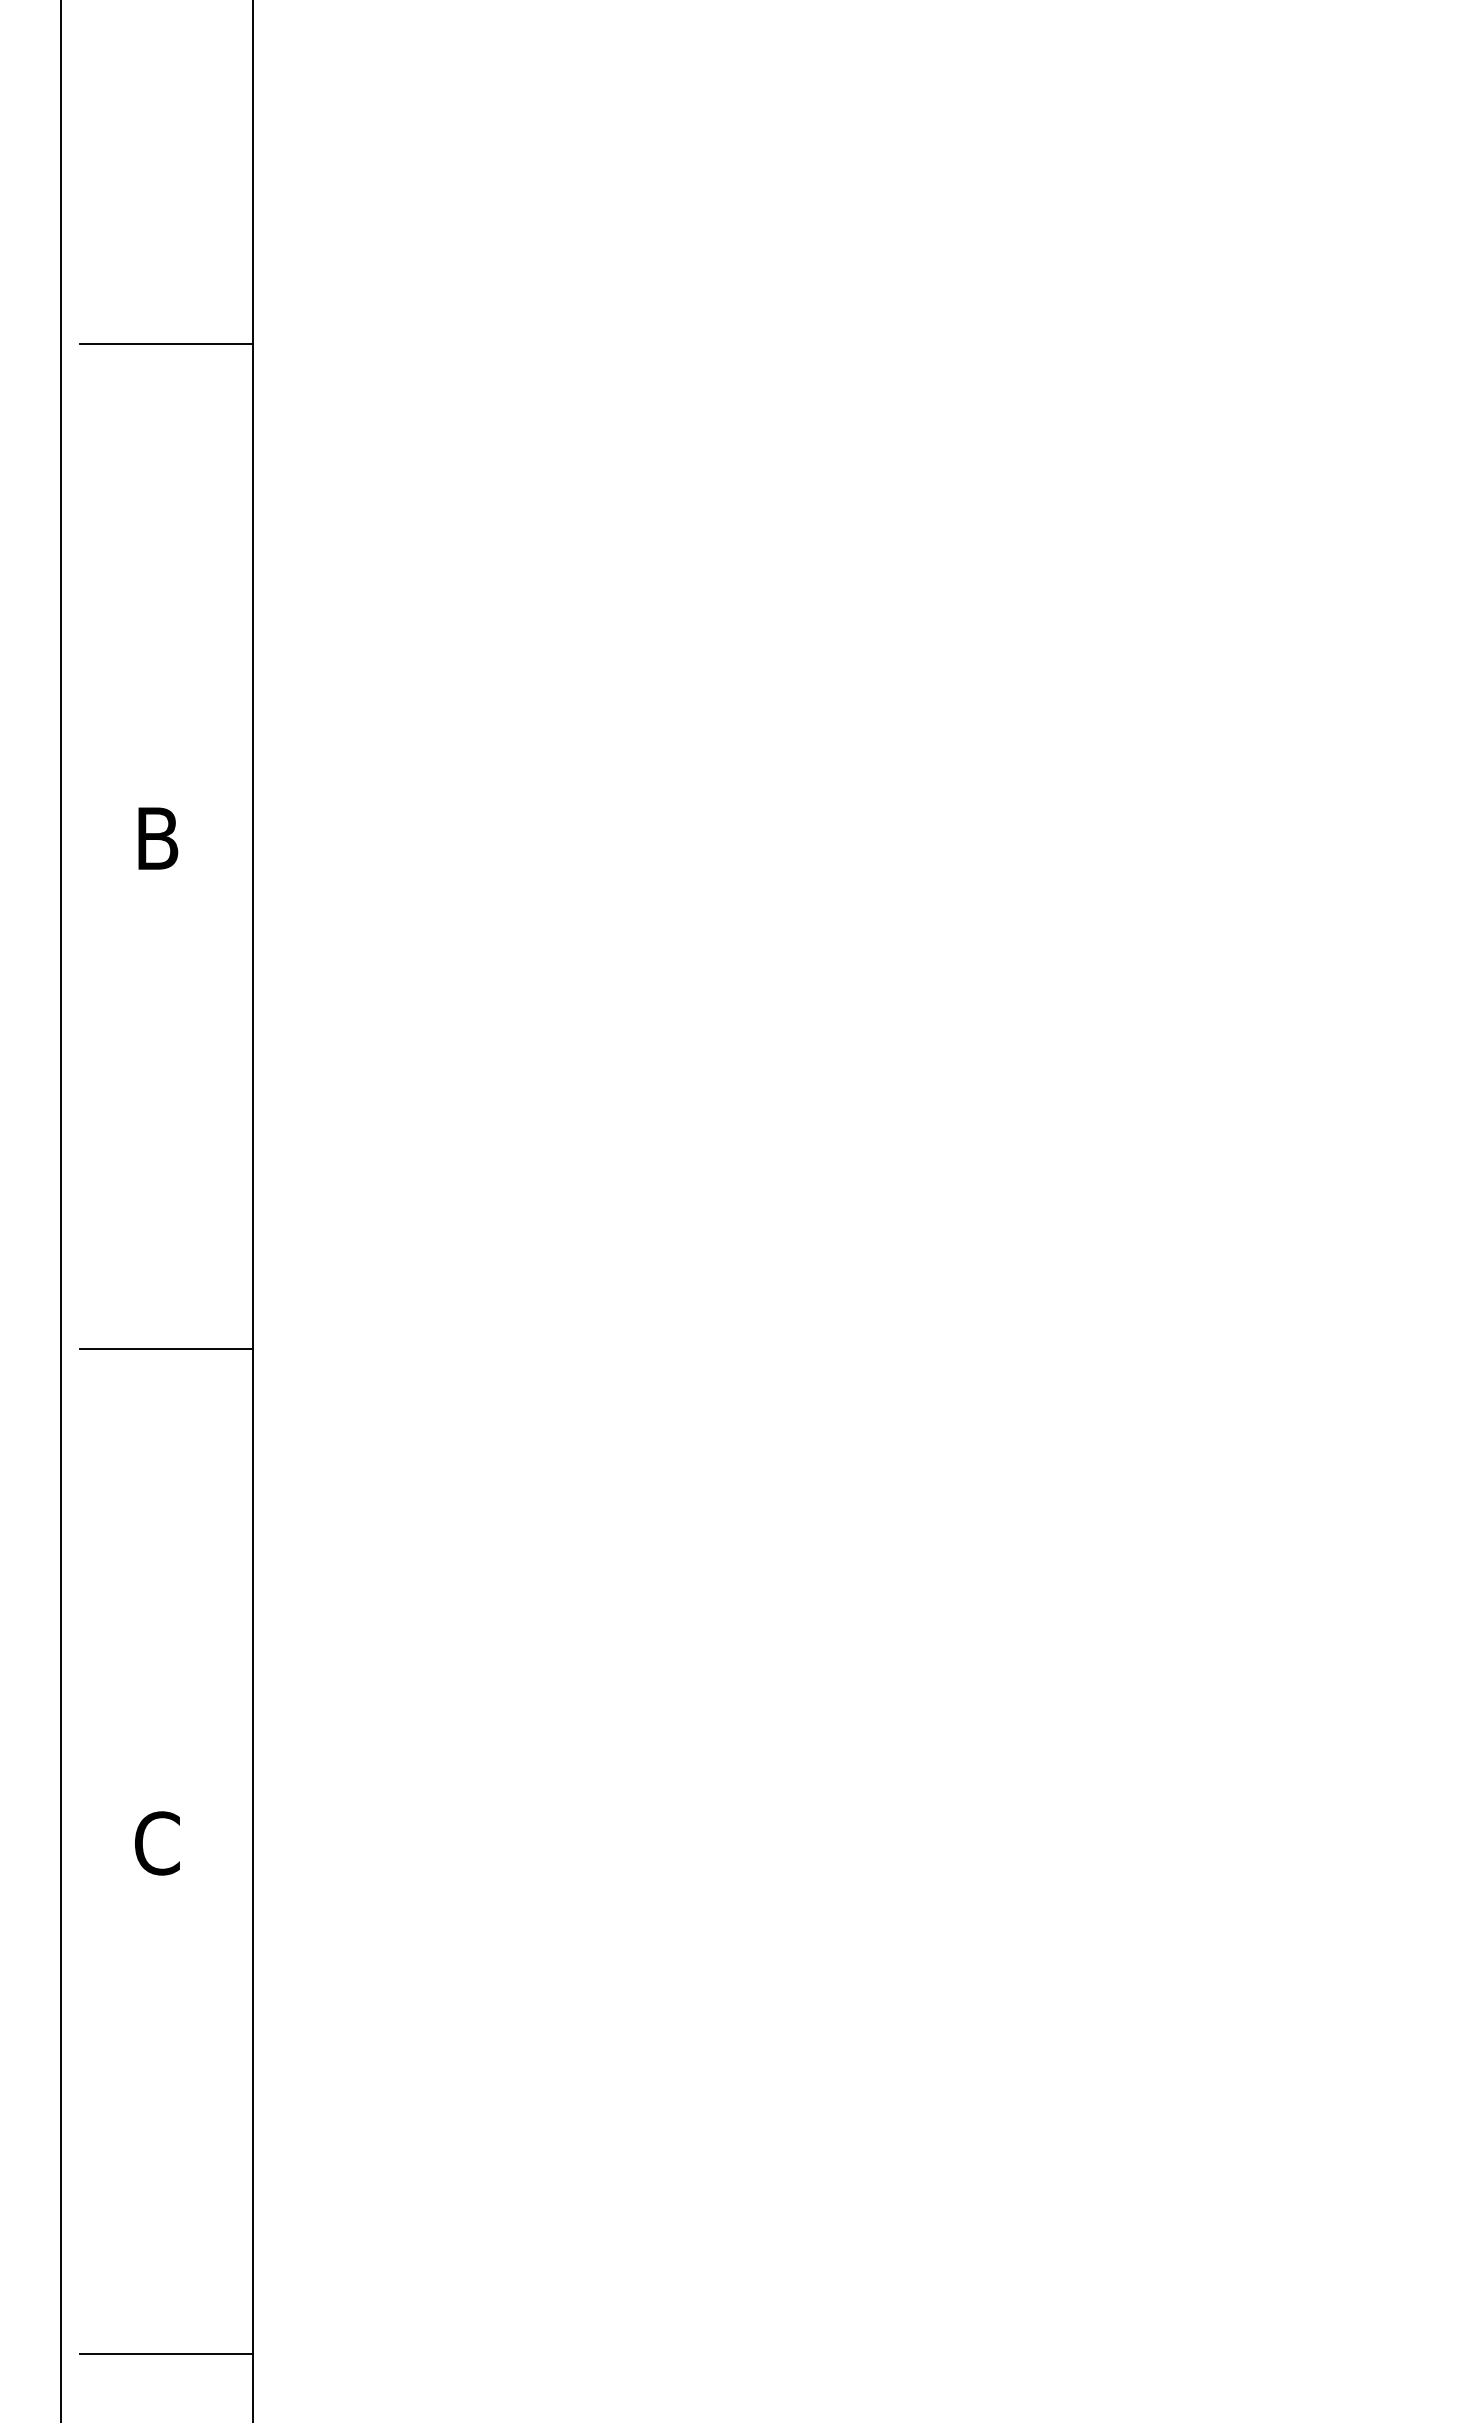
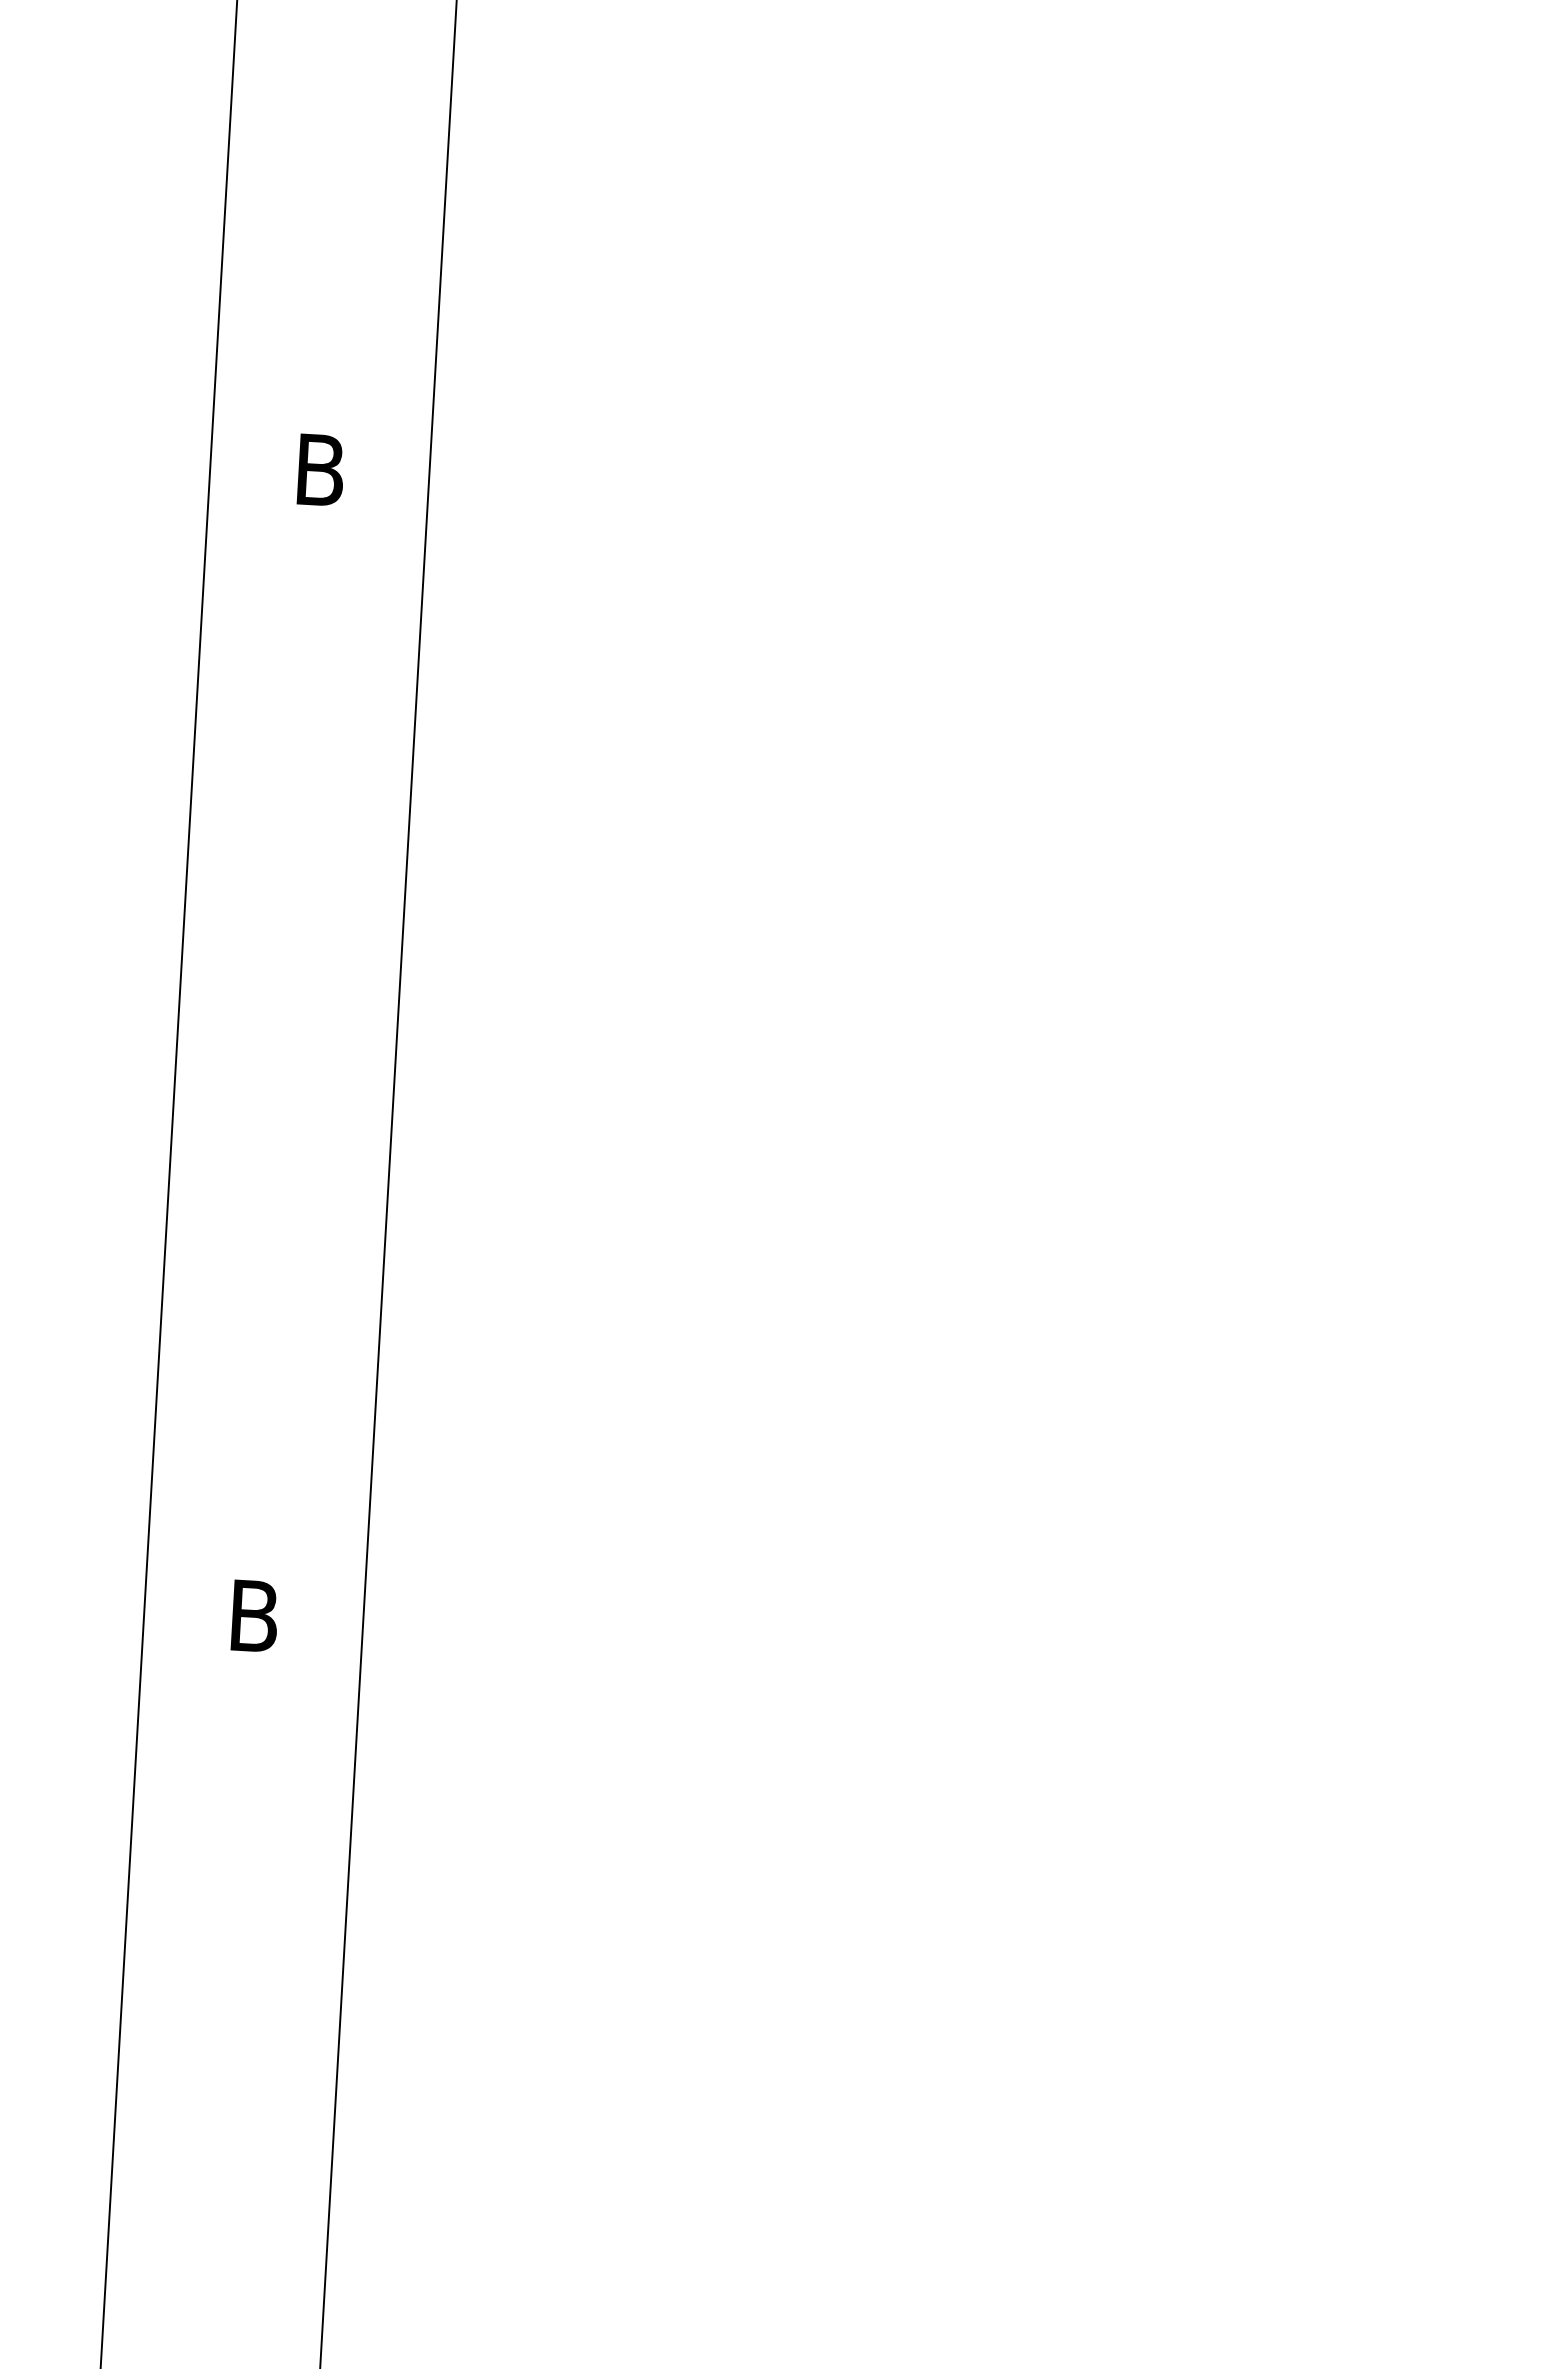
line: (166, 1348) -> (296, 1052), removed
text: (157, 1843) -> (254, 1616), C -> B
line: (166, 2353) -> (230, 2198), removed

